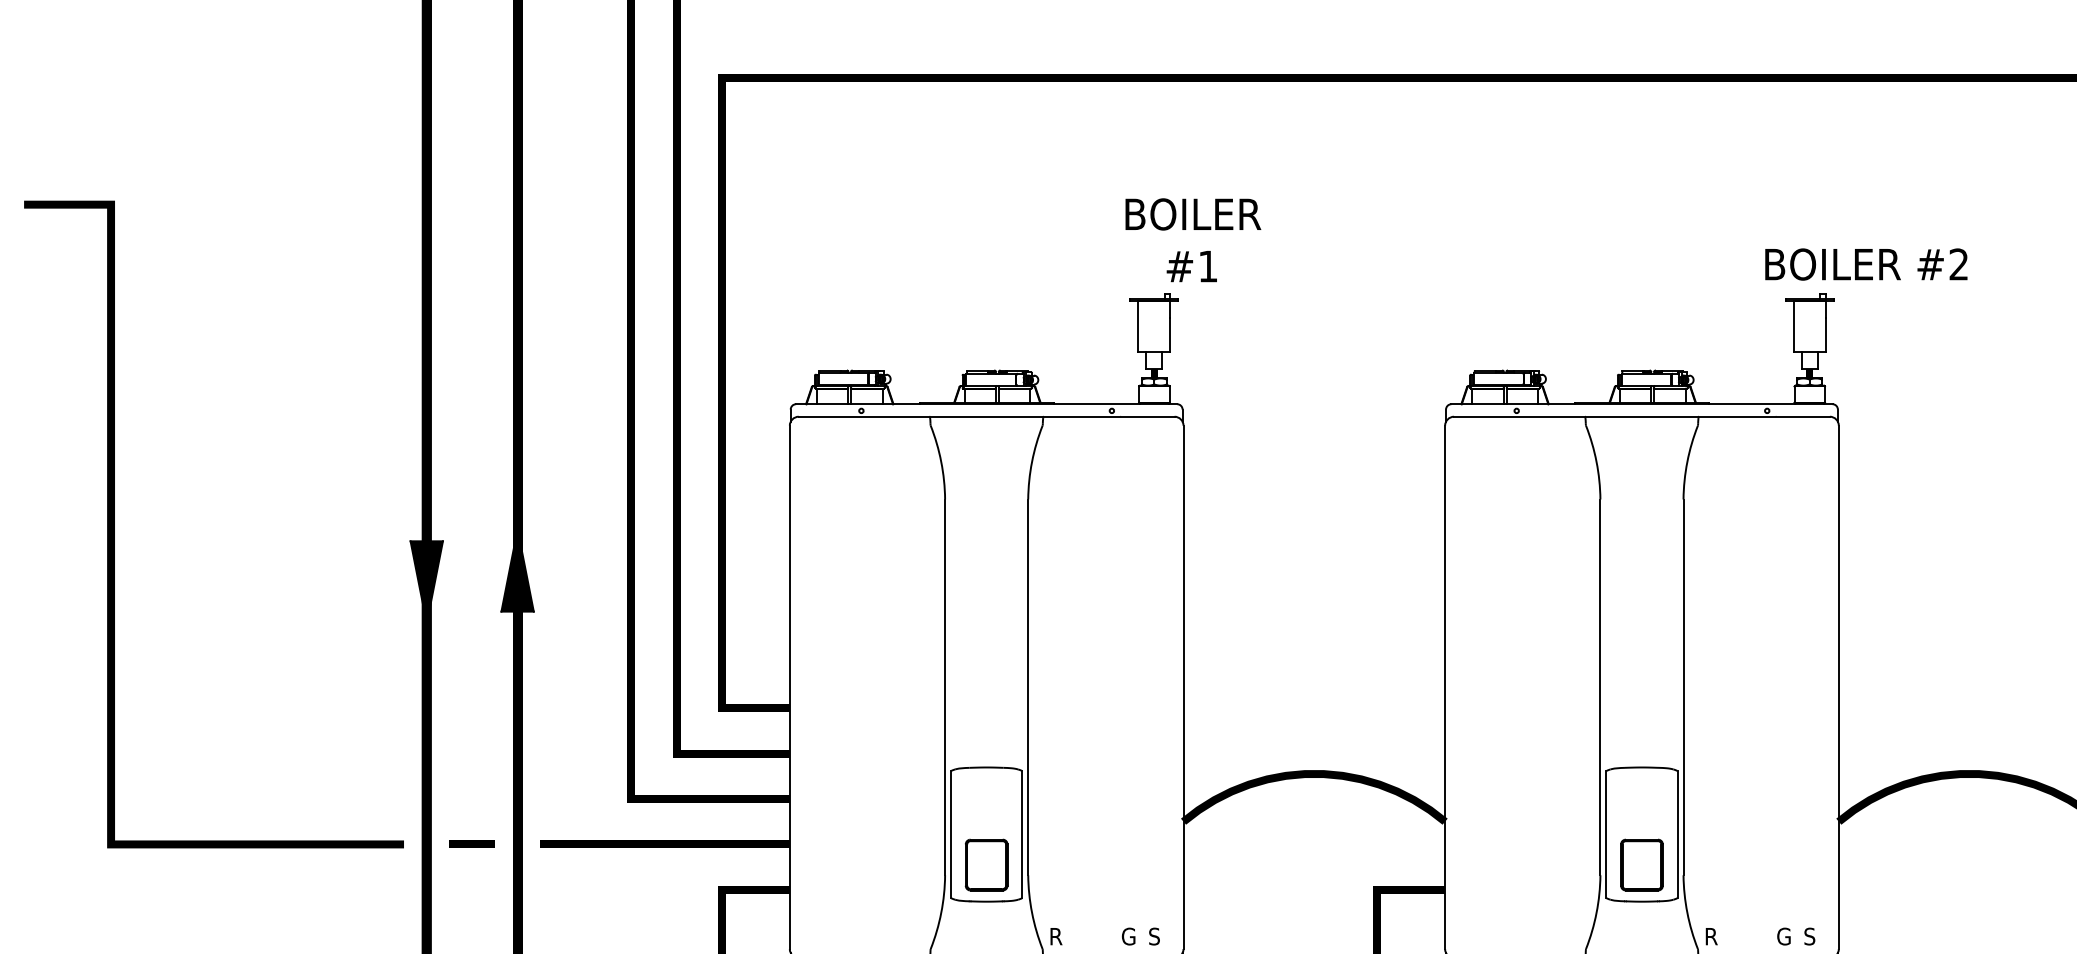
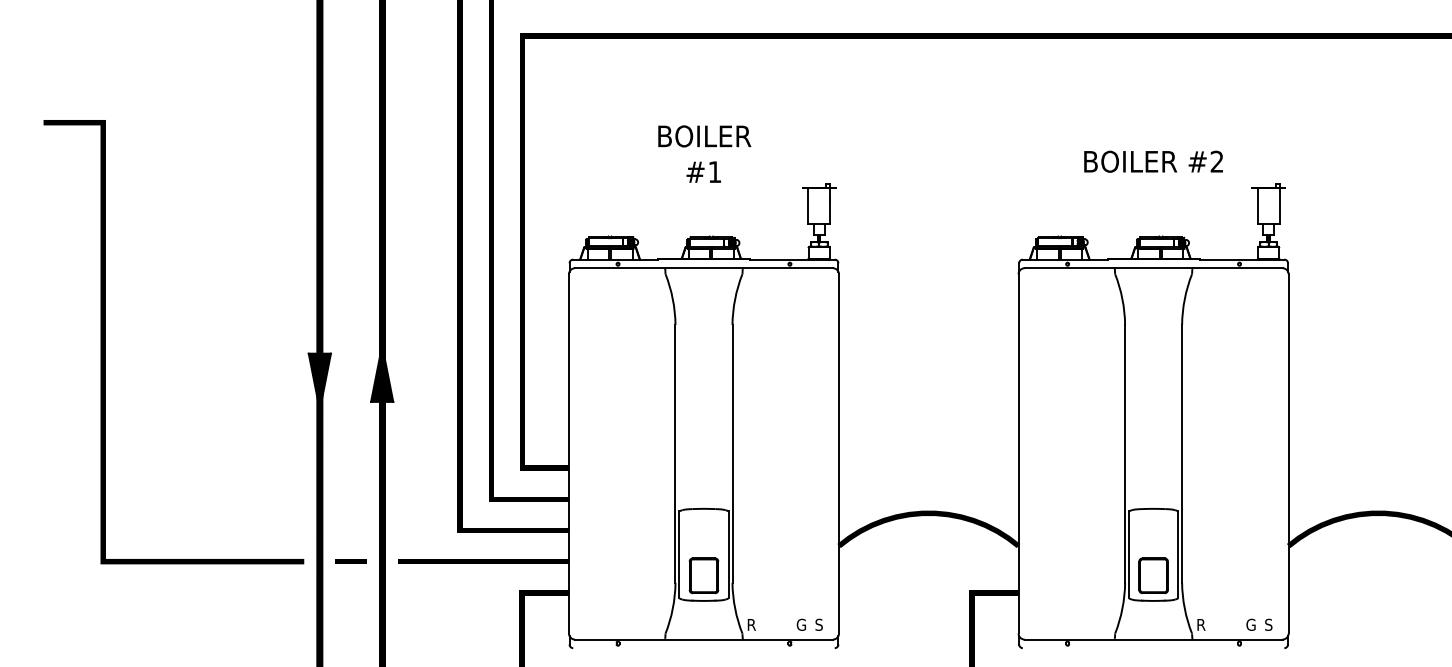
text: (1192, 239) -> (704, 153), moved
text: (1866, 264) -> (1153, 161), moved

